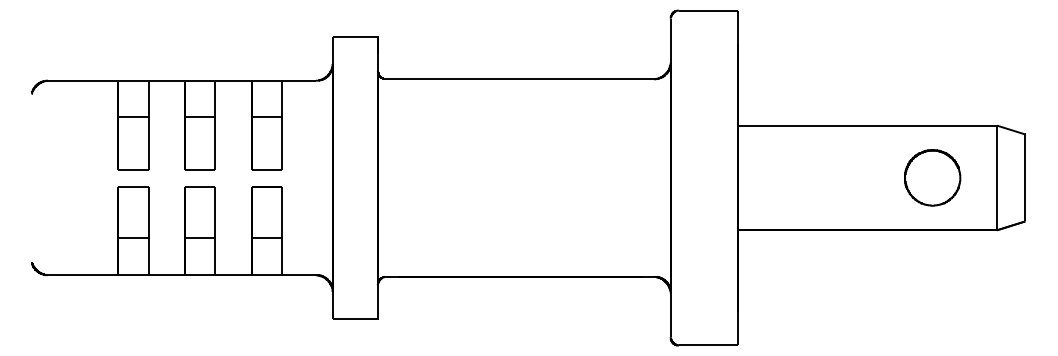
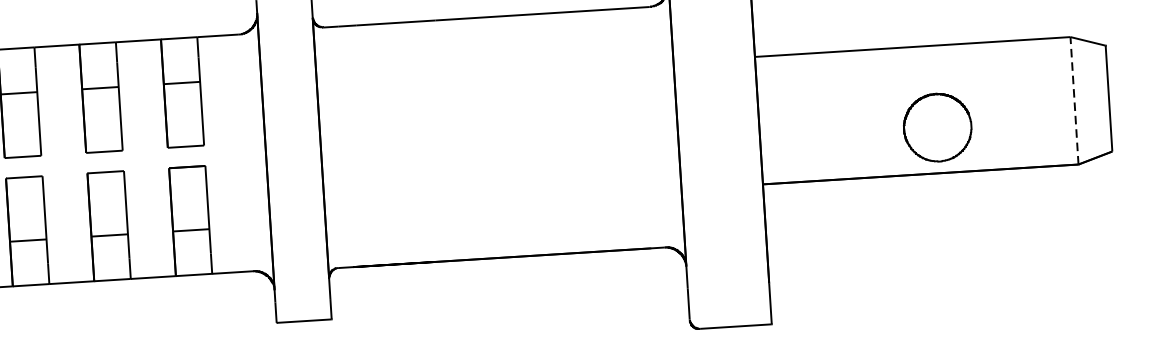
part: (932, 177) -> (937, 127), moved
line: (996, 177) -> (1073, 100), solid -> dashed

